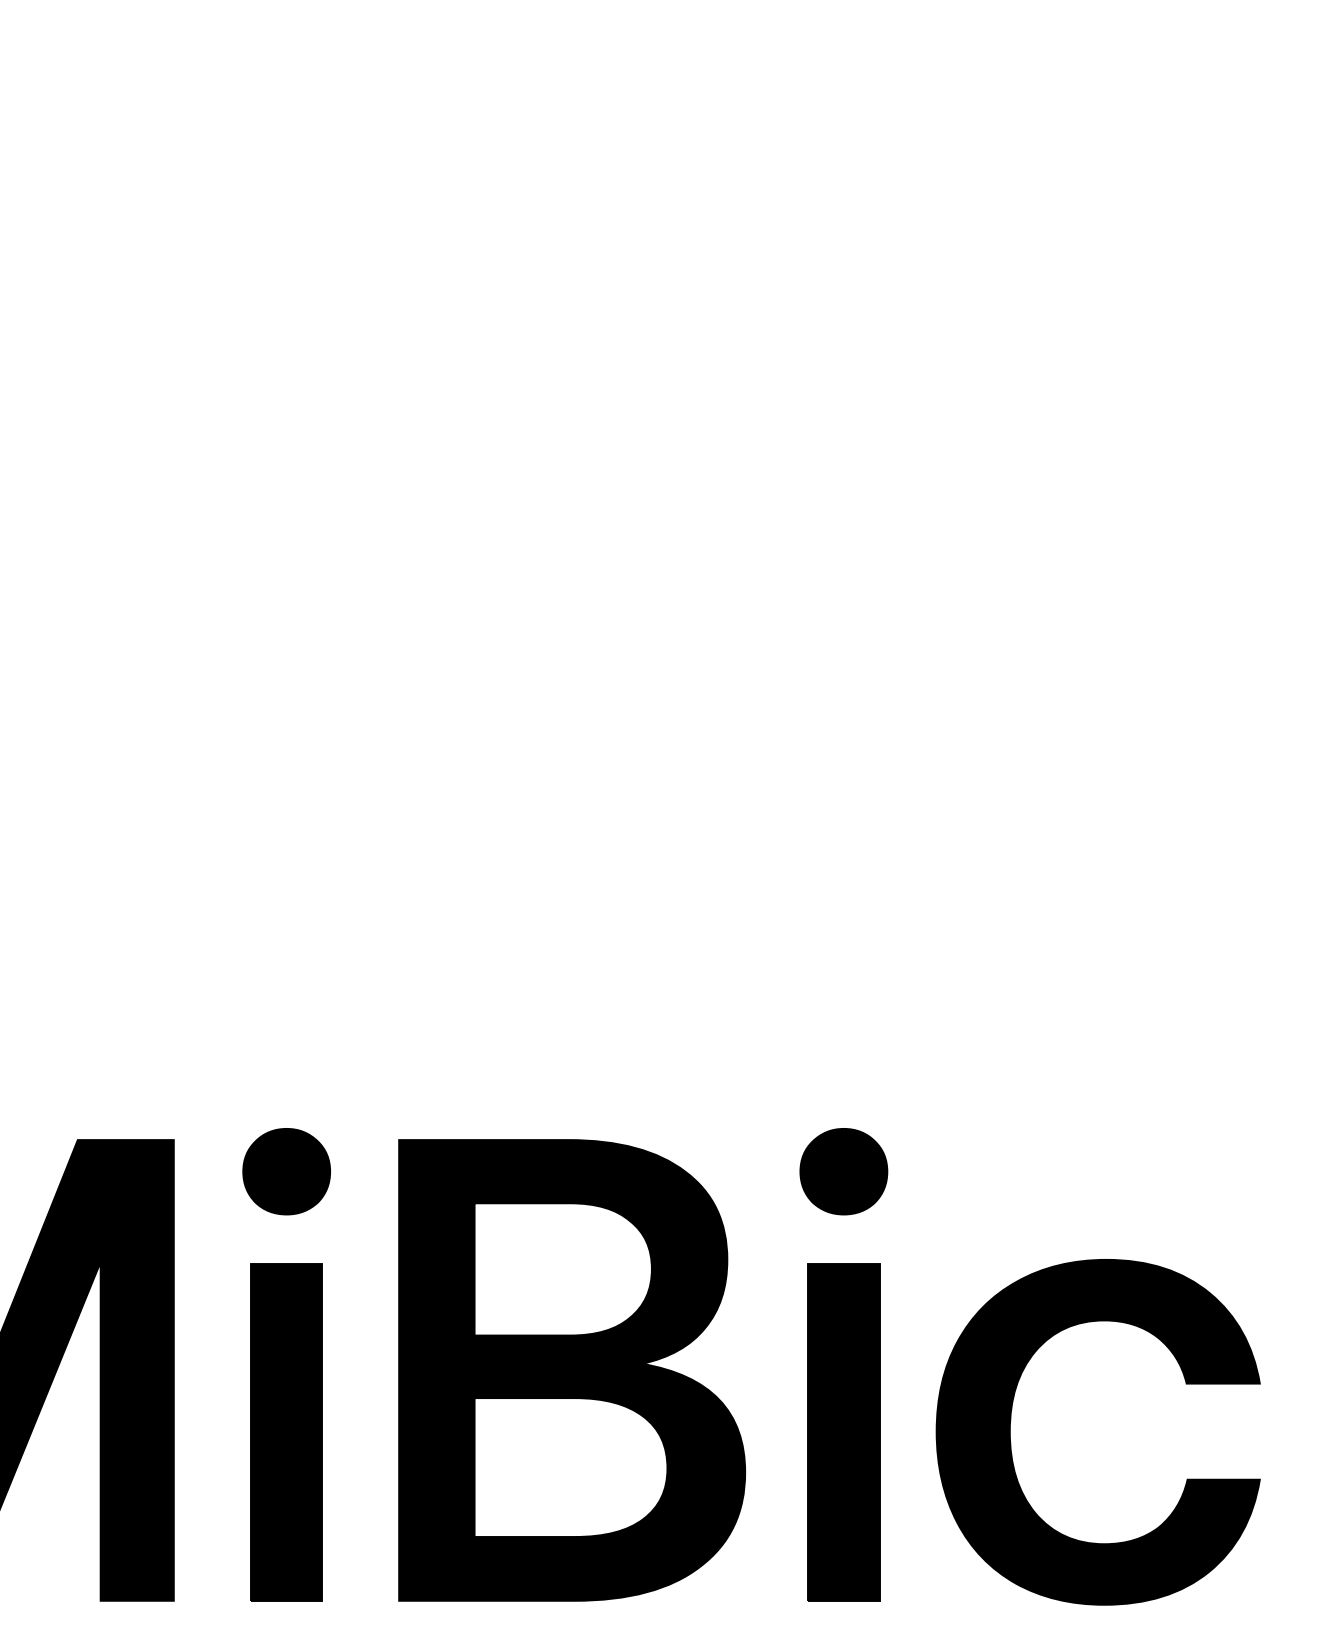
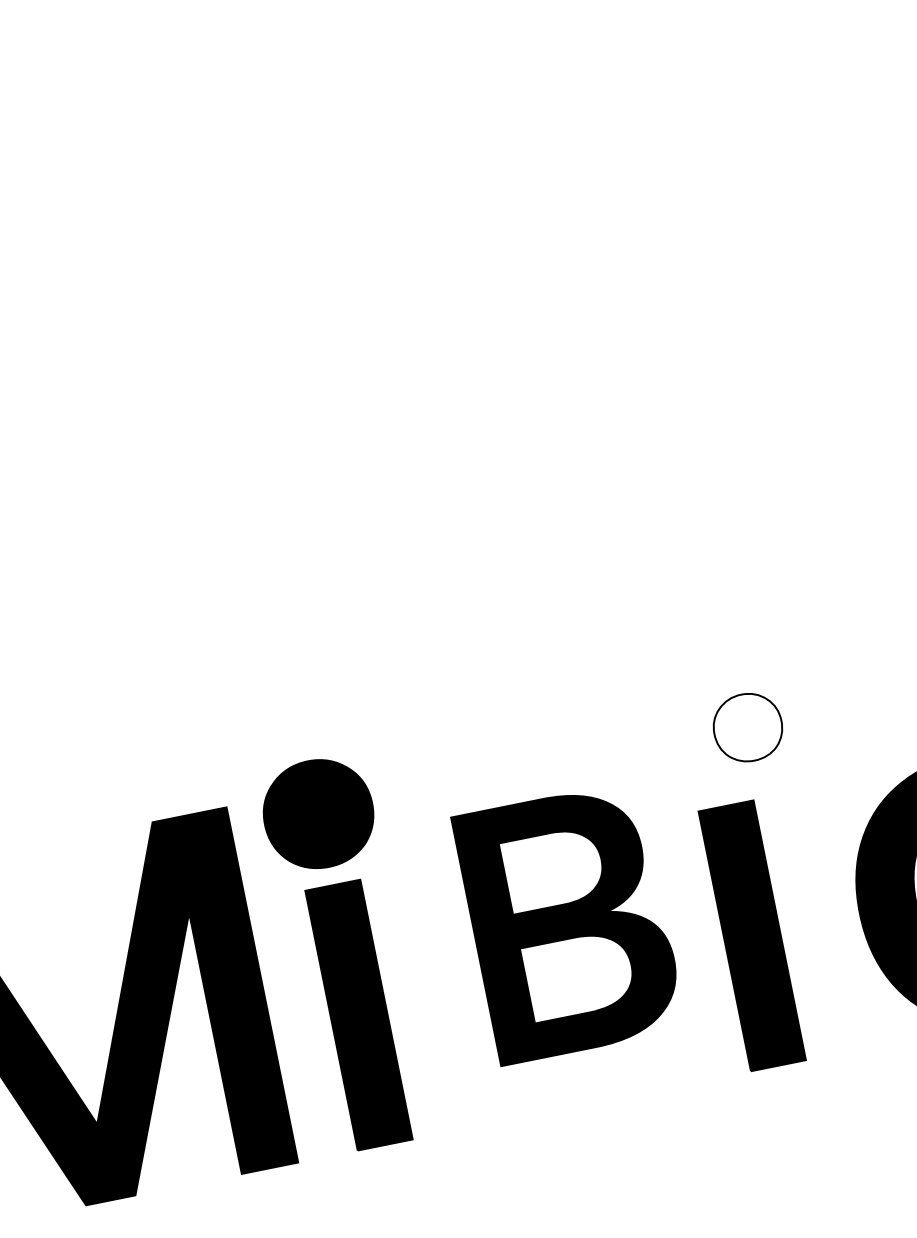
part: (286, 1171) -> (318, 814), size x1.6
fill: (843, 1171) -> (747, 727), removed
part: (572, 1370) -> (569, 923), size x0.7
part: (843, 1432) -> (751, 936), moved

